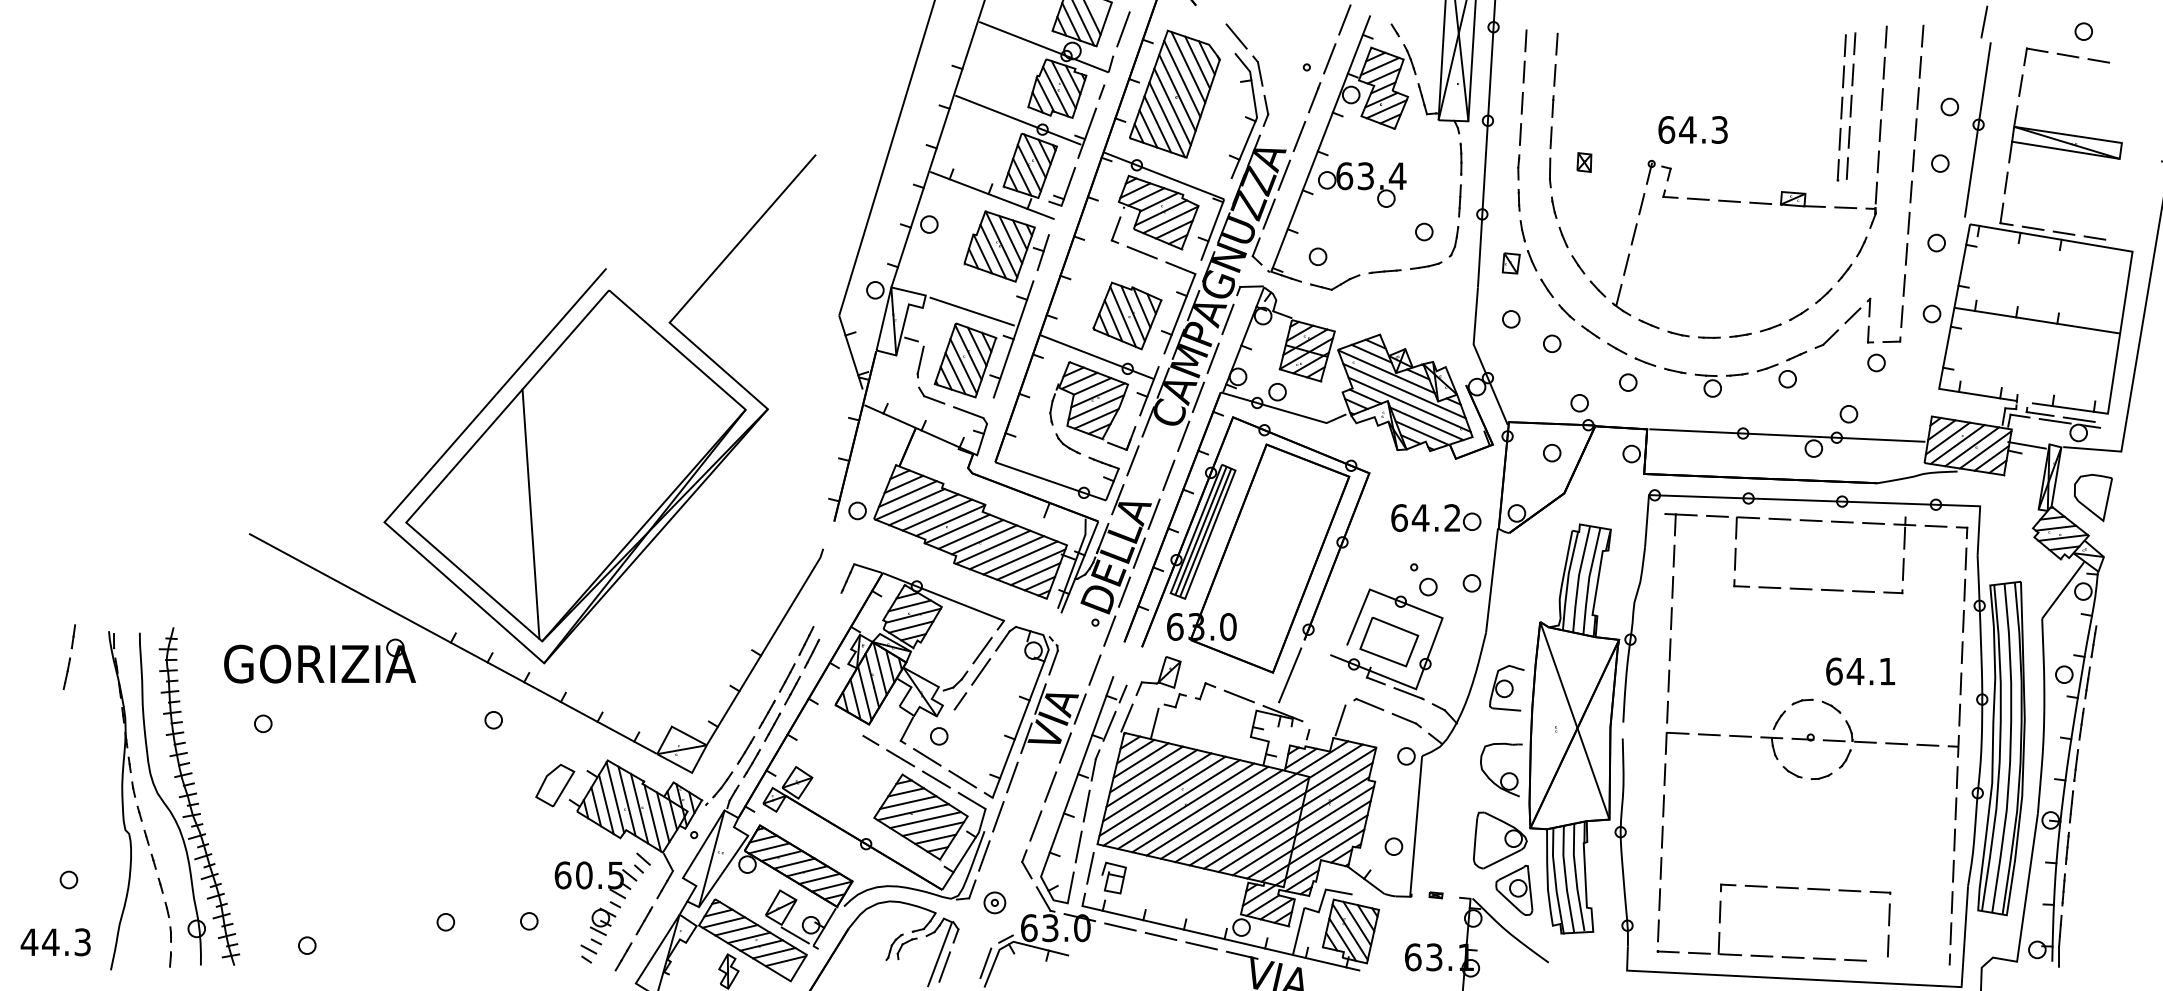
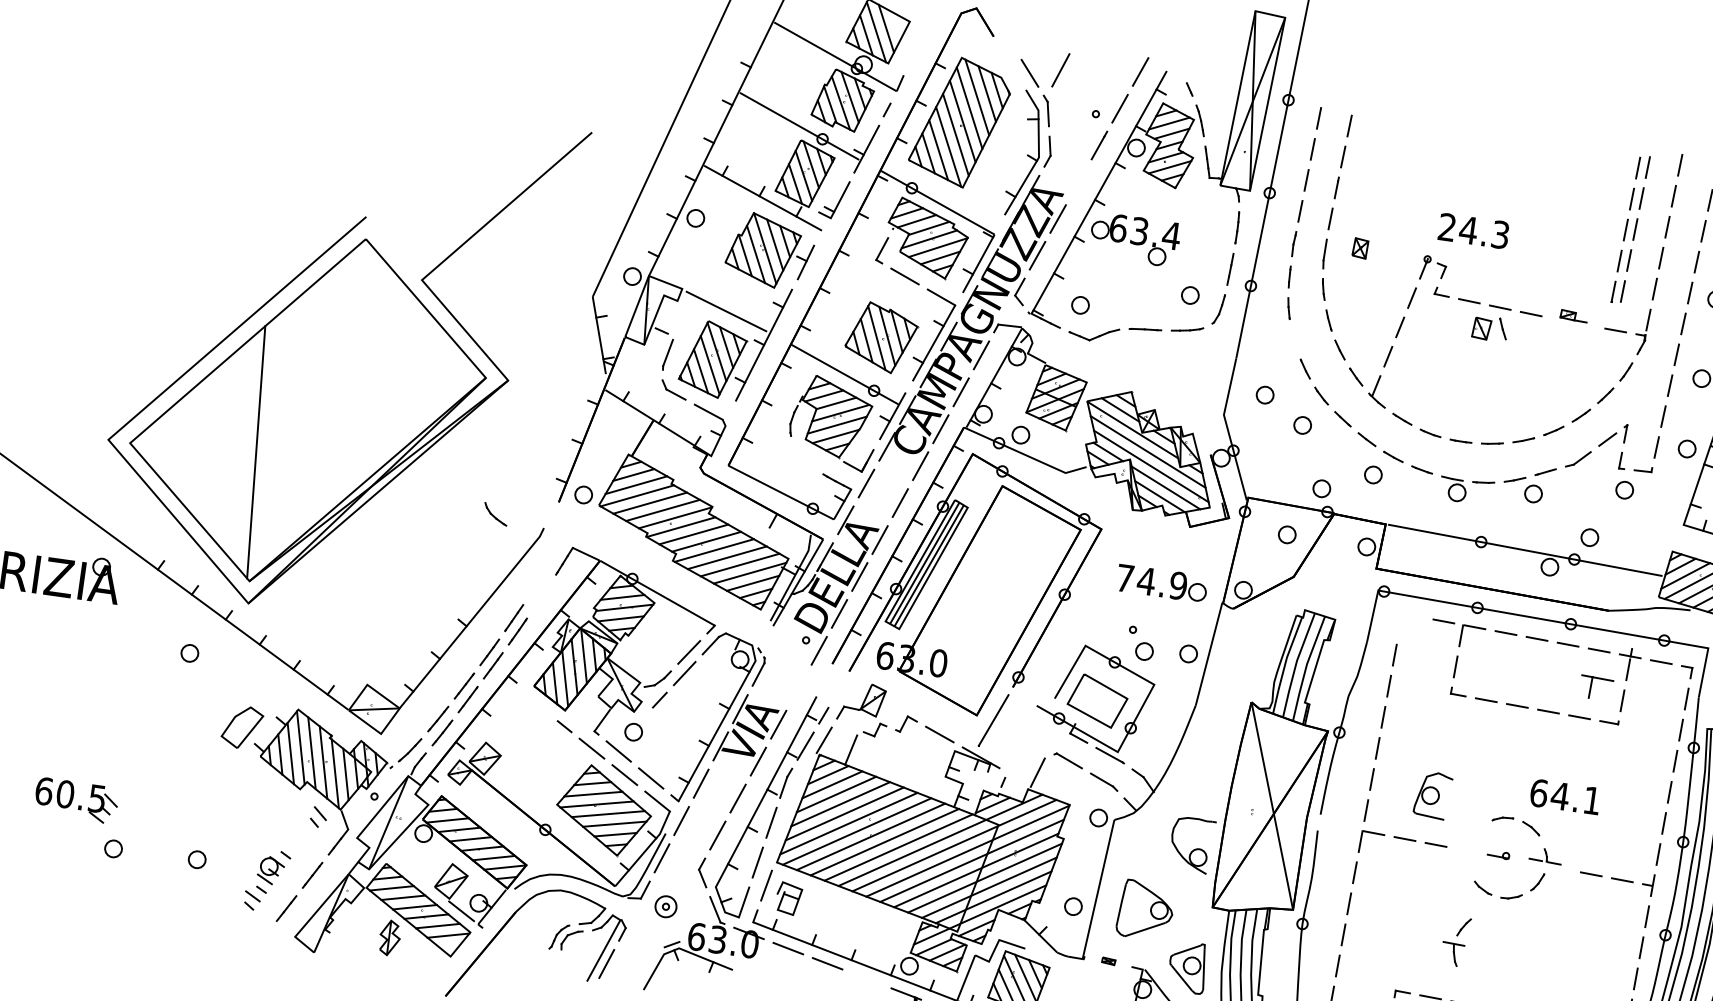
line: (1123, 29) -> (1060, 70), moved
text: (1666, 129) -> (1447, 226), 64.3 -> 24.3
line: (1299, 136) -> (1078, 182), removed
part: (1802, 199) -> (1573, 316), size x0.6
part: (1519, 262) -> (1490, 328), moved
part: (1067, 443) -> (495, 513), moved
text: (1425, 518) -> (1151, 582), 64.2 -> 74.9
part: (1680, 524) -> (1595, 687), moved
line: (1094, 669) -> (798, 687), removed
part: (1506, 688) -> (1432, 795), moved
part: (1849, 731) -> (1545, 855), size x0.6
part: (1773, 734) -> (1456, 940), moved
part: (1500, 840) -> (1145, 910), moved
part: (595, 880) -> (76, 800), moved
line: (1201, 945) -> (866, 978), removed
line: (985, 963) -> (648, 966), removed

